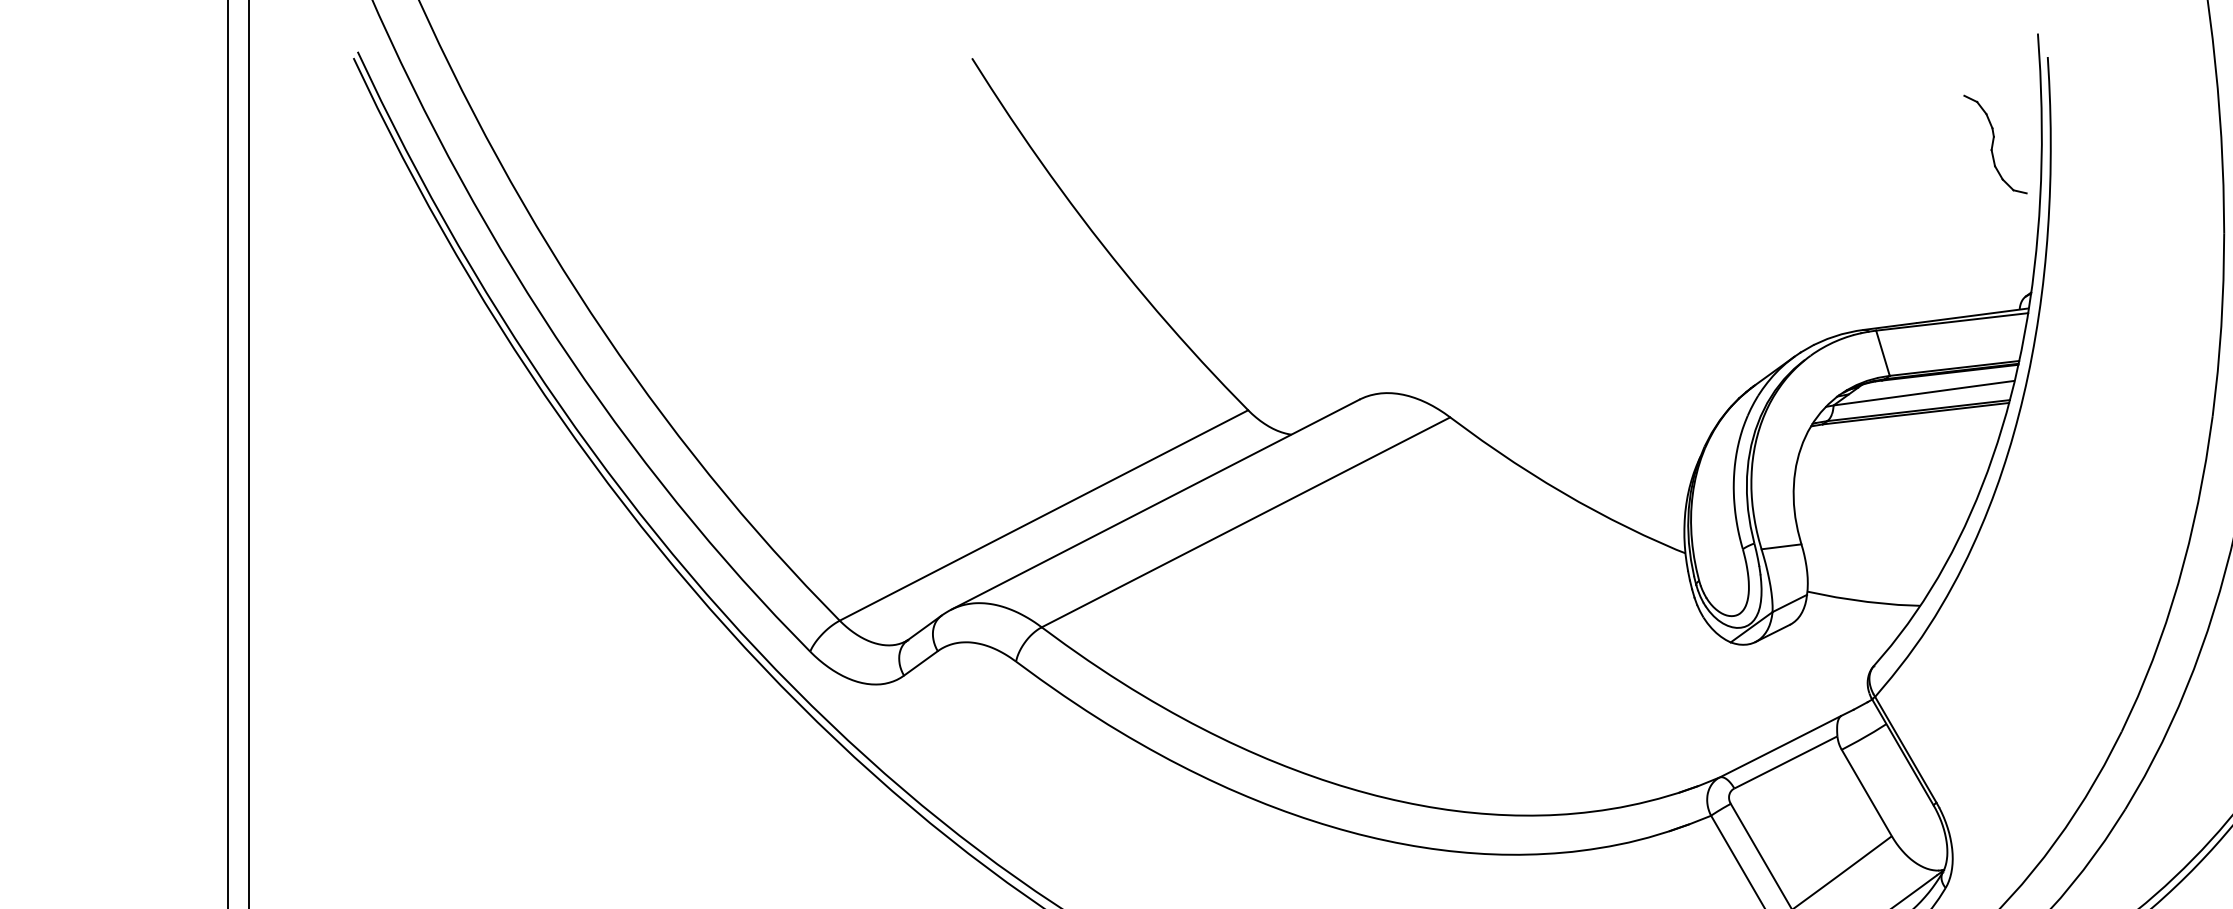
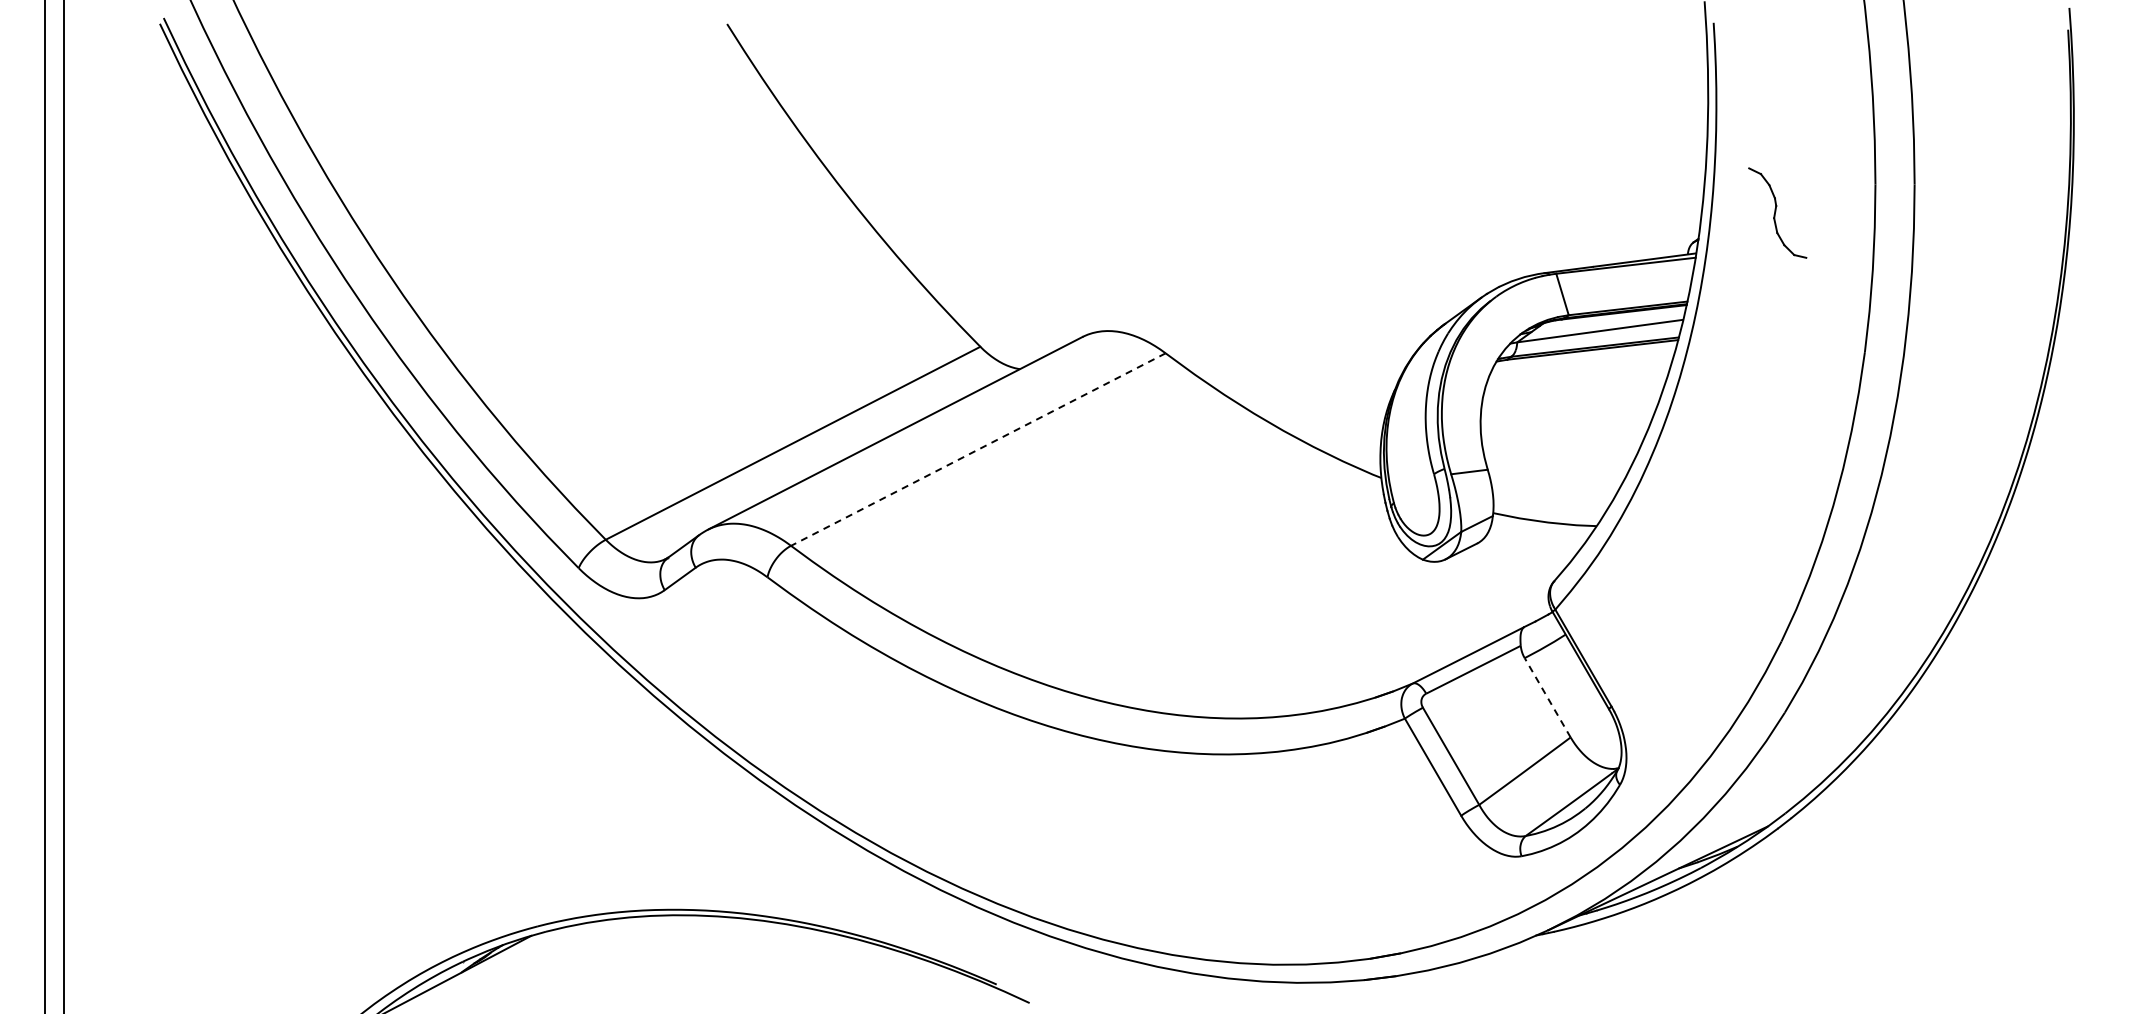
part: (1995, 143) -> (1777, 212), moved
line: (1246, 522) -> (978, 449), solid -> dashed
line: (1866, 792) -> (1547, 697), solid -> dashed

